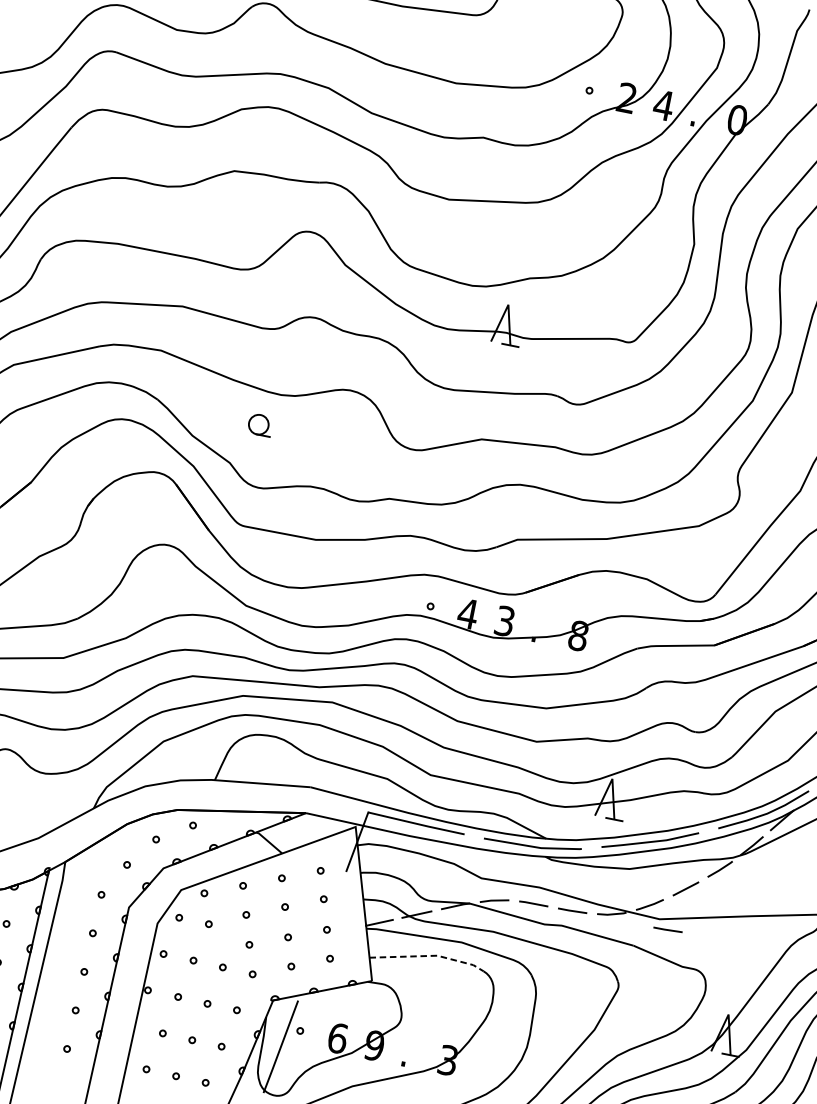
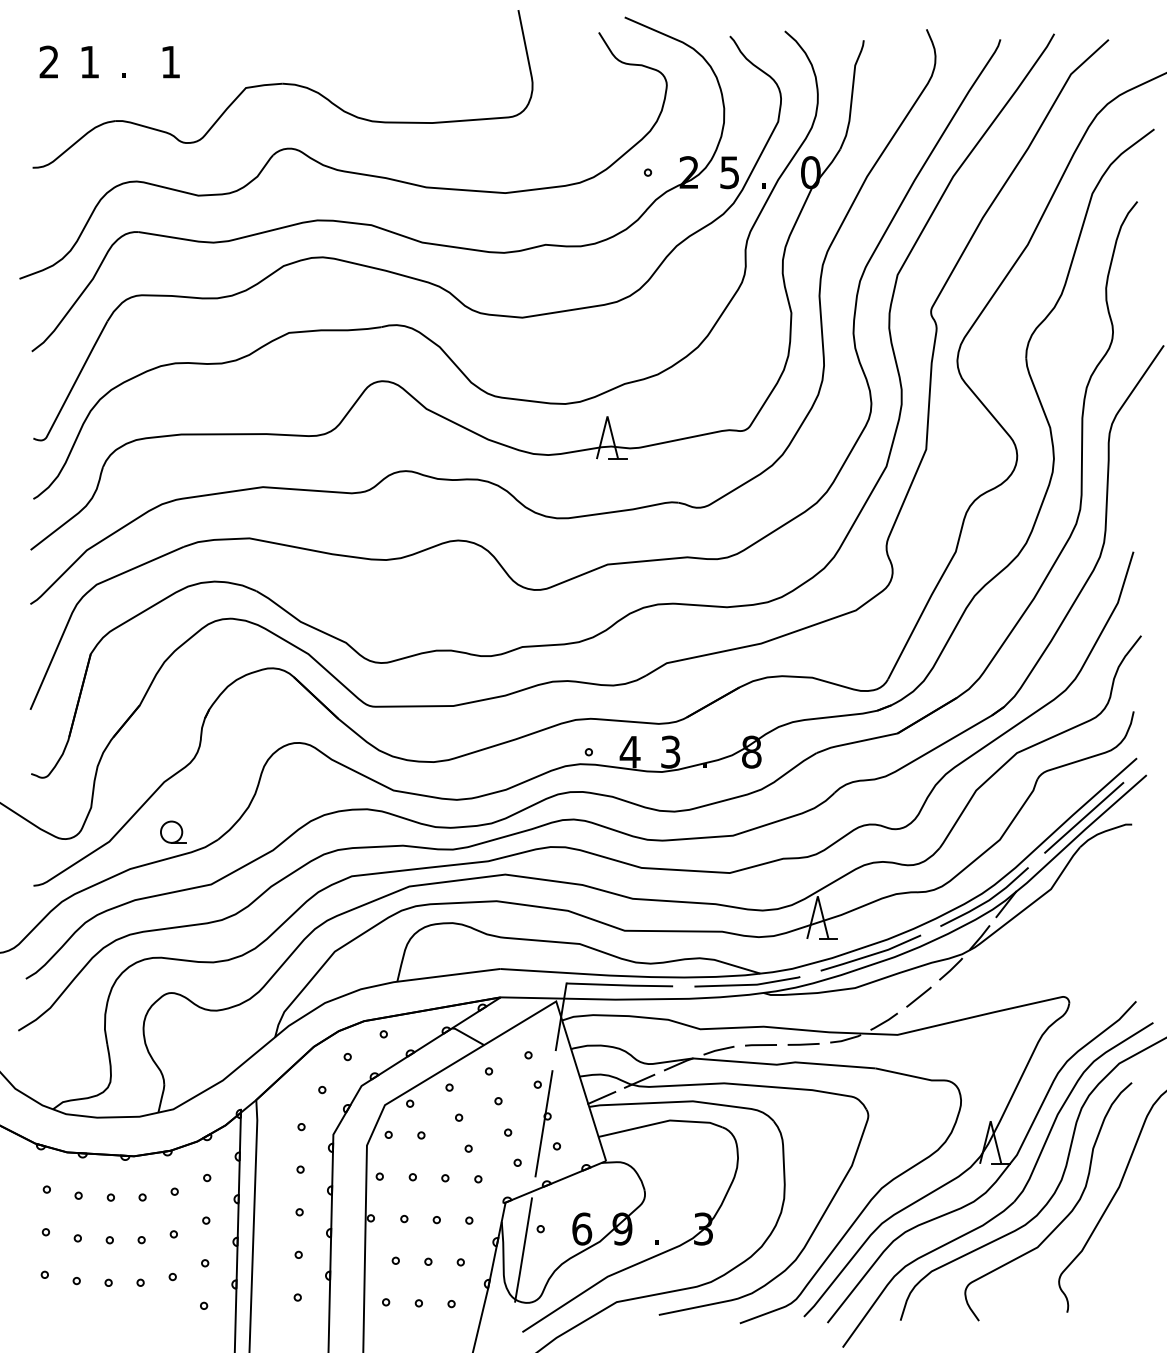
text: (663, 105) -> (729, 172), 4 -> 5
part: (260, 424) -> (173, 831), moved
line: (667, 929) -> (908, 1044), removed
line: (321, 935) -> (543, 1123), added
line: (430, 956) -> (662, 1122), dashed -> solid

